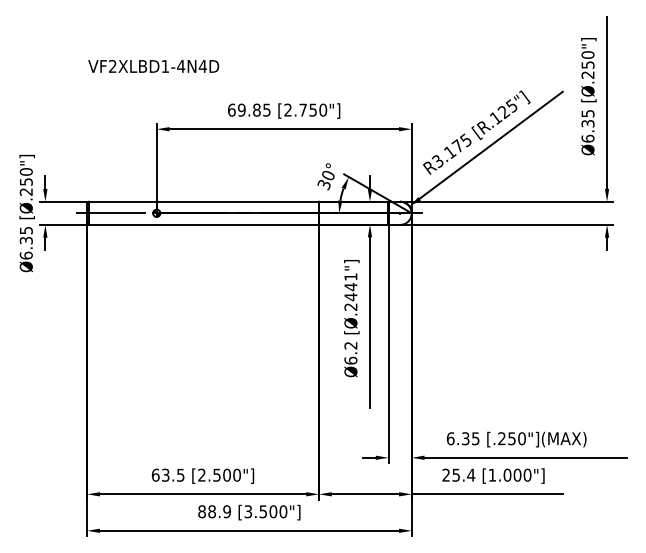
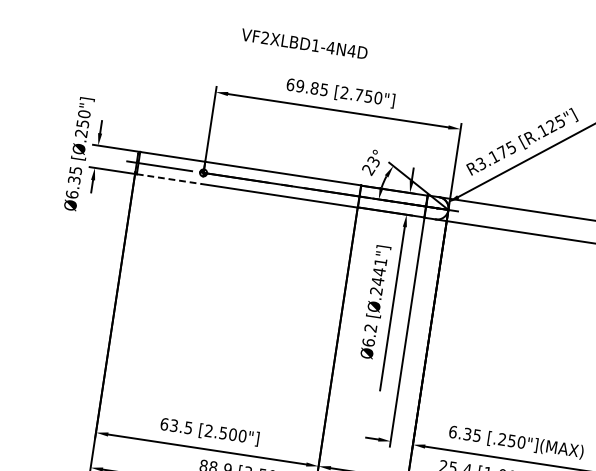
text: (153, 66) -> (304, 43), moved
text: (326, 180) -> (371, 166), 30° -> 23°
line: (122, 224) -> (169, 178), solid -> dashed

